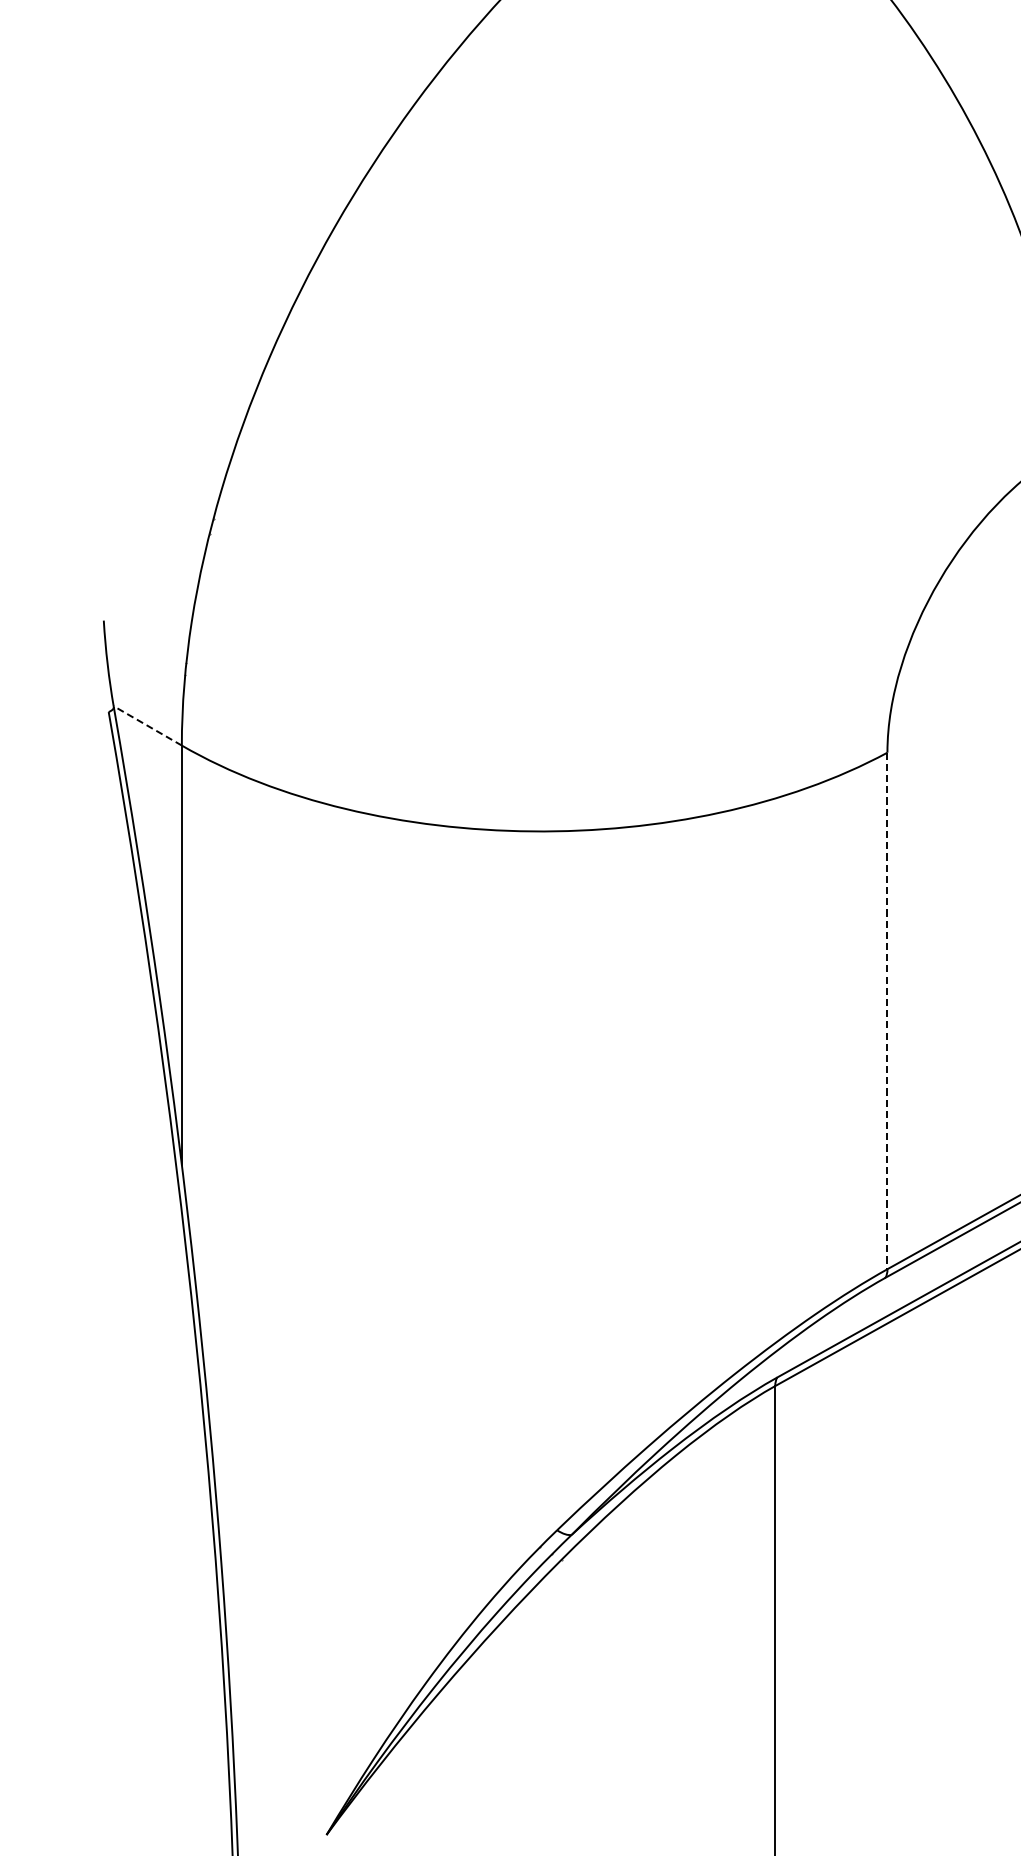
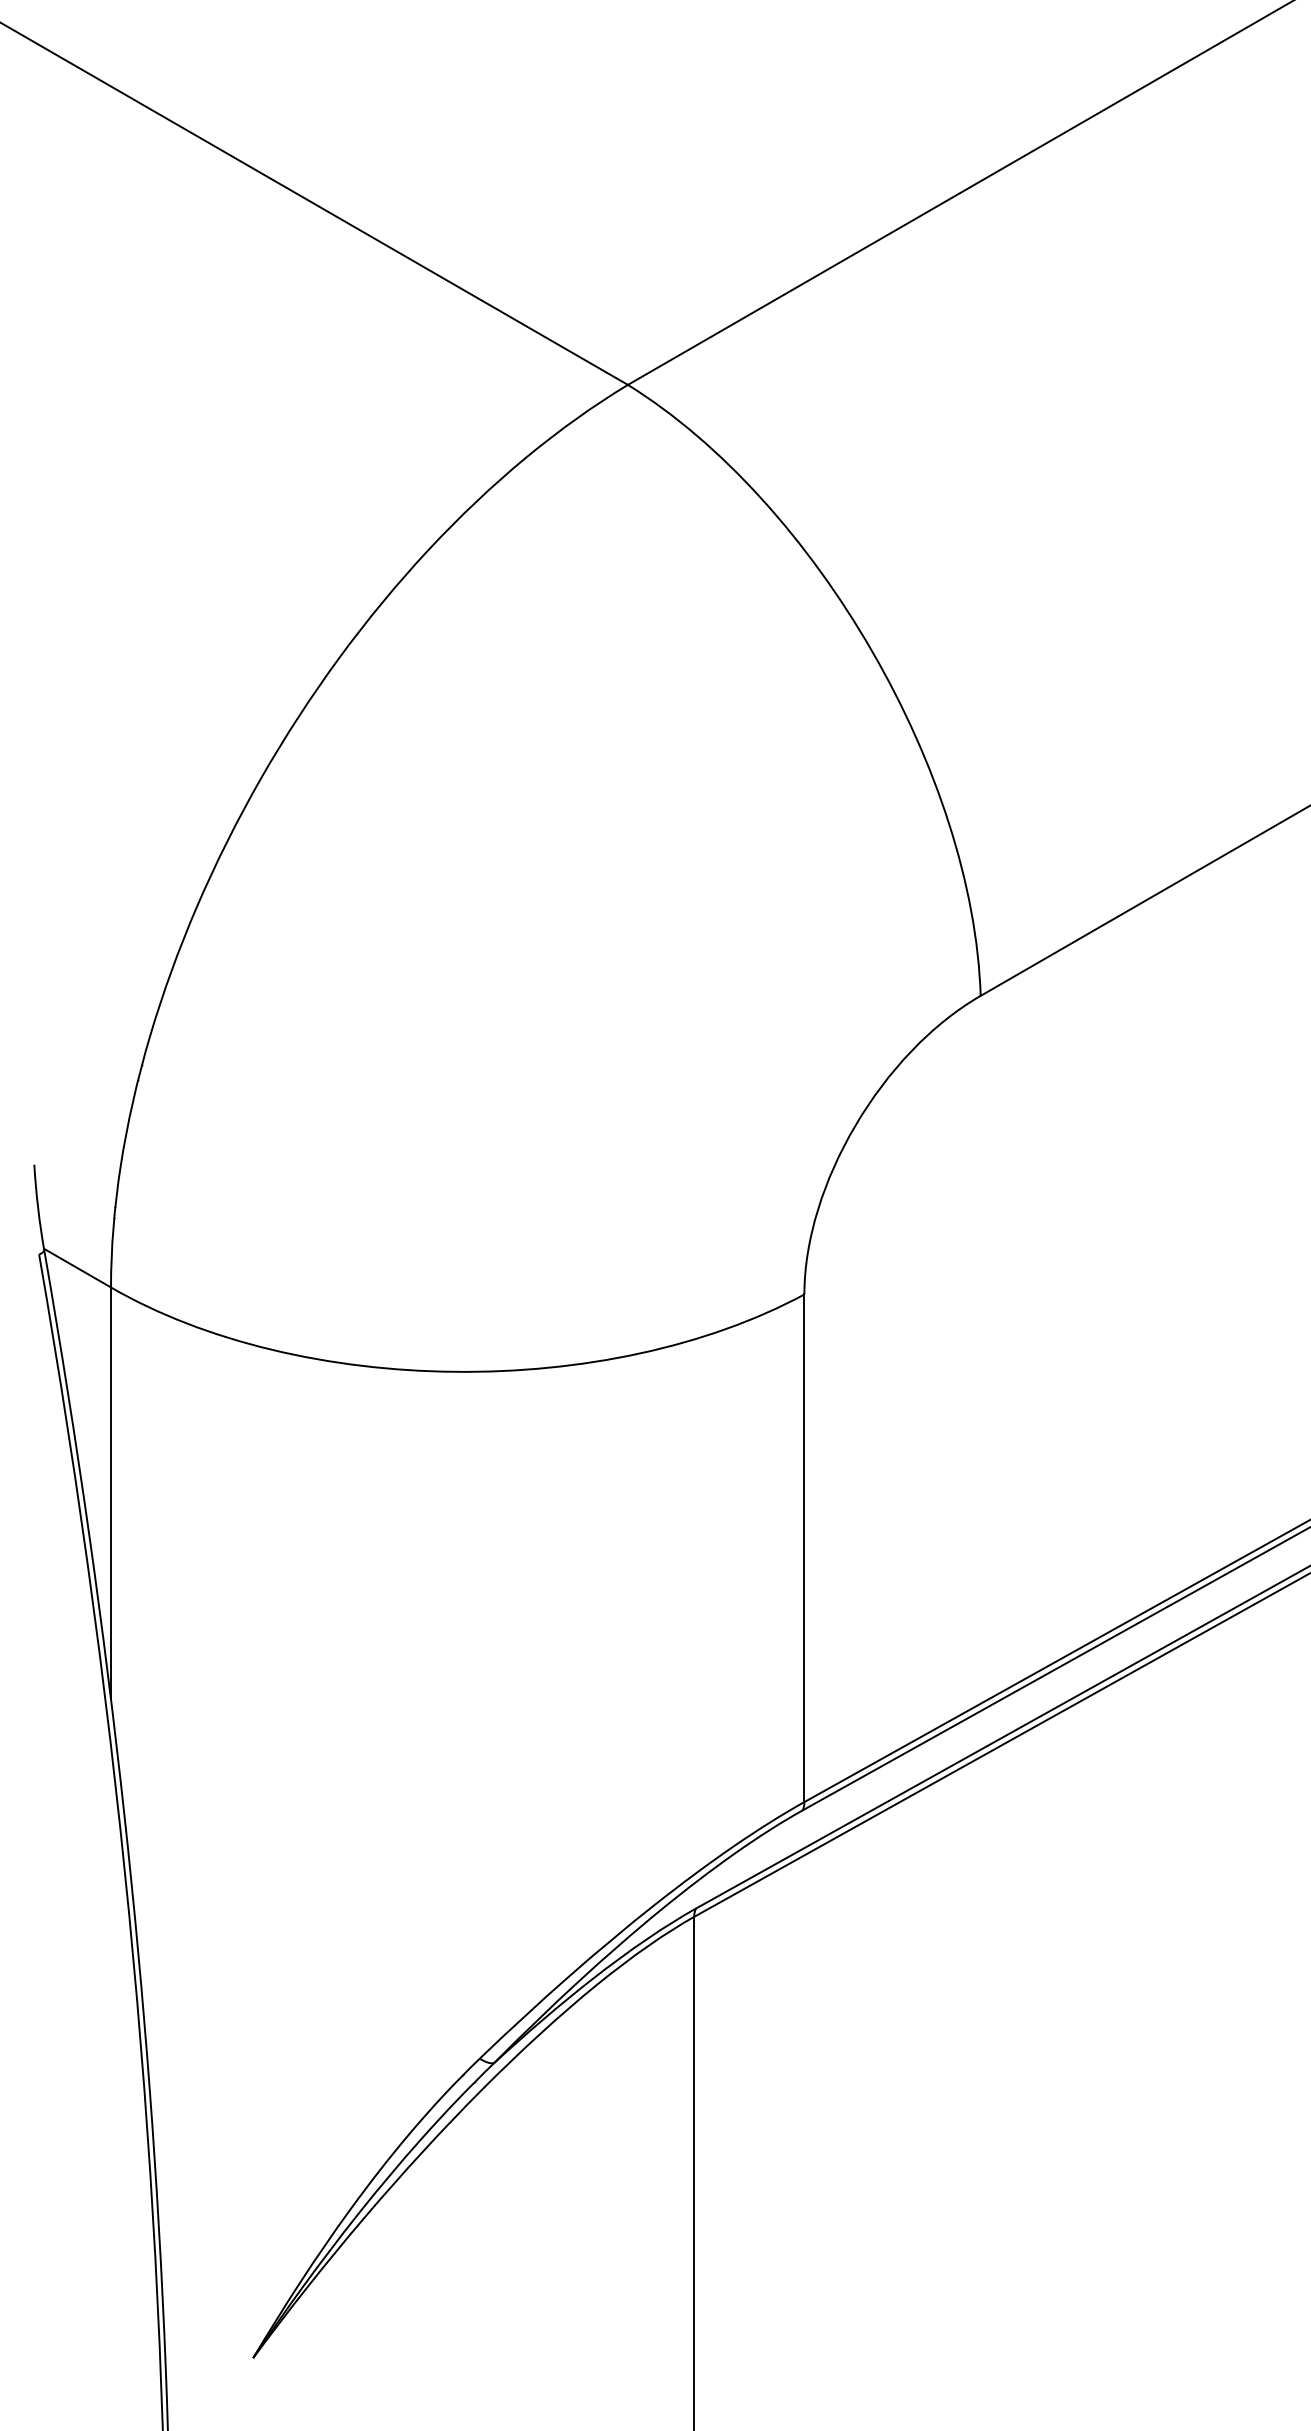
line: (147, 726) -> (77, 1268), dashed -> solid
line: (887, 1011) -> (804, 1548), dashed -> solid

